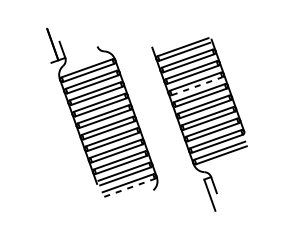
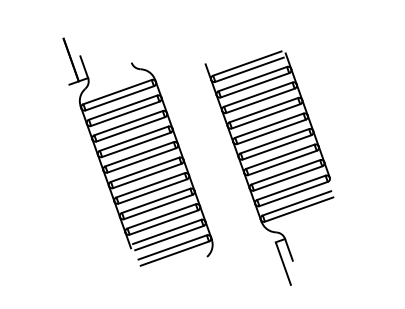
line: (197, 86) -> (266, 116), dashed -> solid
line: (130, 187) -> (175, 253), dashed -> solid

